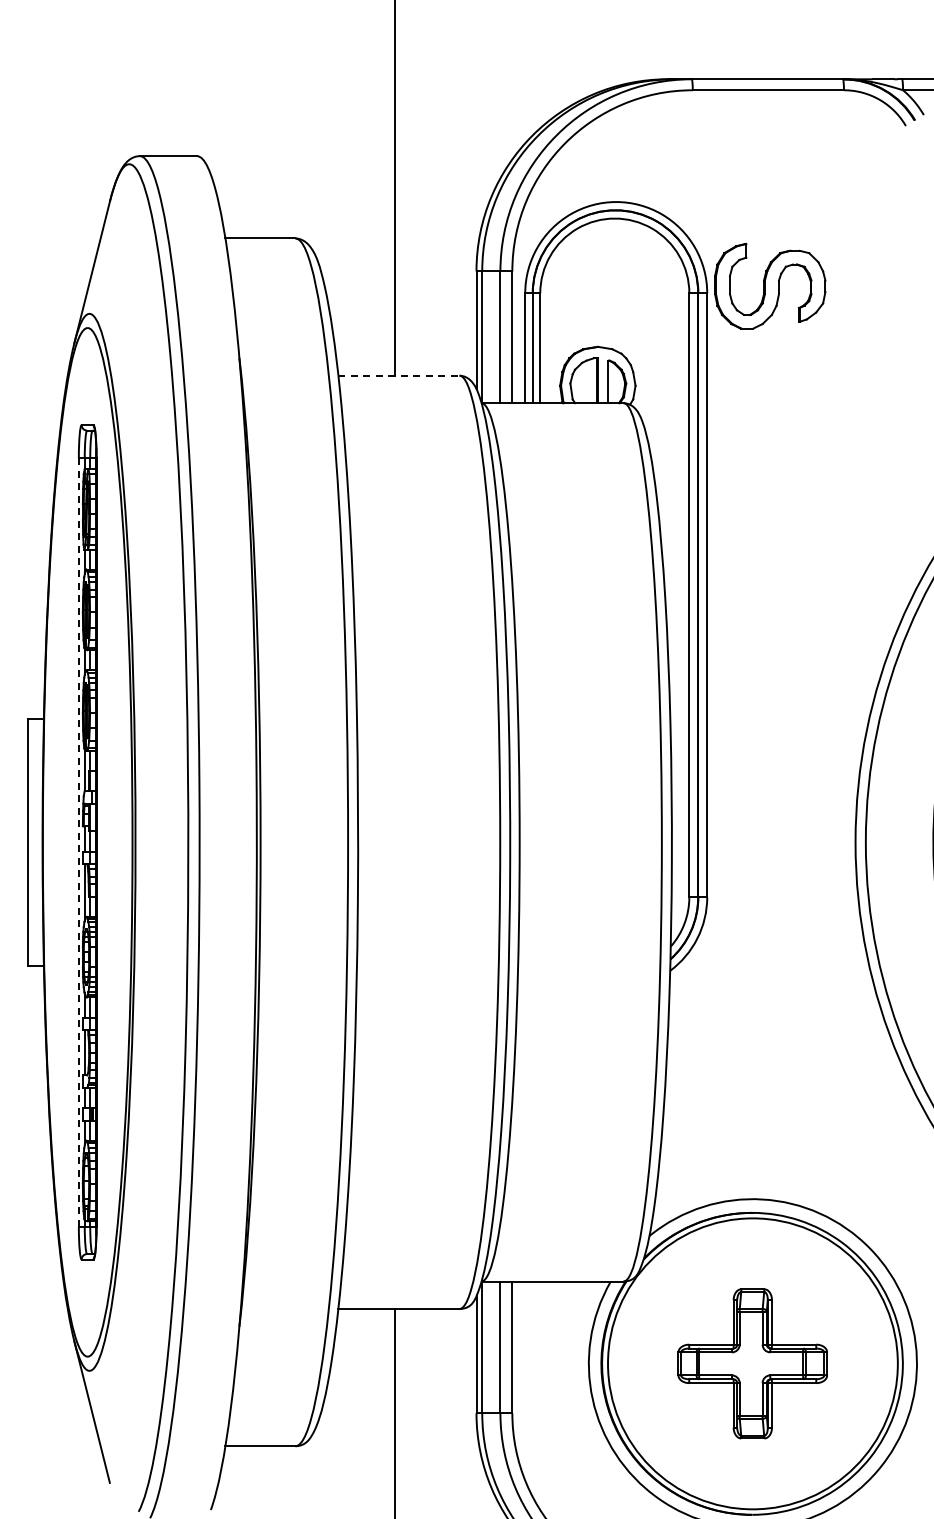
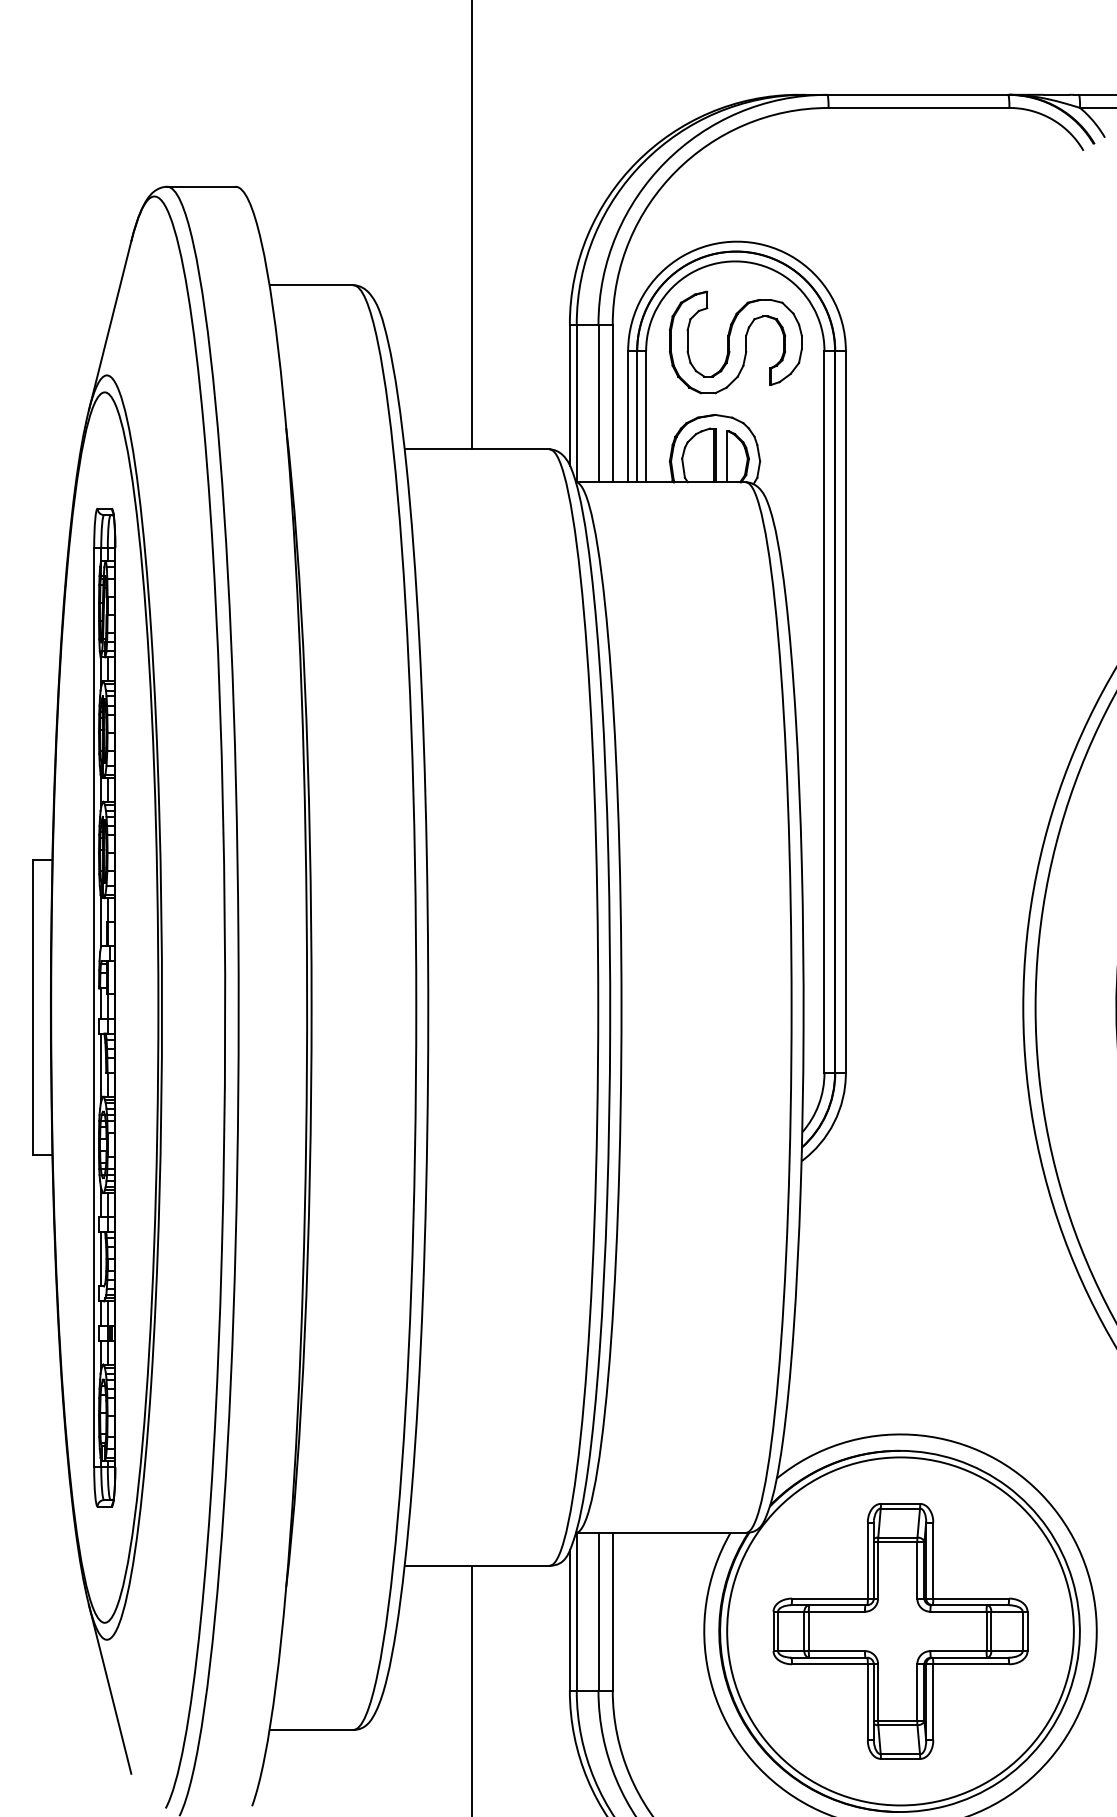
part: (770, 286) -> (736, 342), moved
line: (398, 375) -> (476, 449), dashed -> solid
line: (78, 842) -> (93, 1007), dashed -> solid
part: (752, 1363) -> (900, 1631), size x1.43

